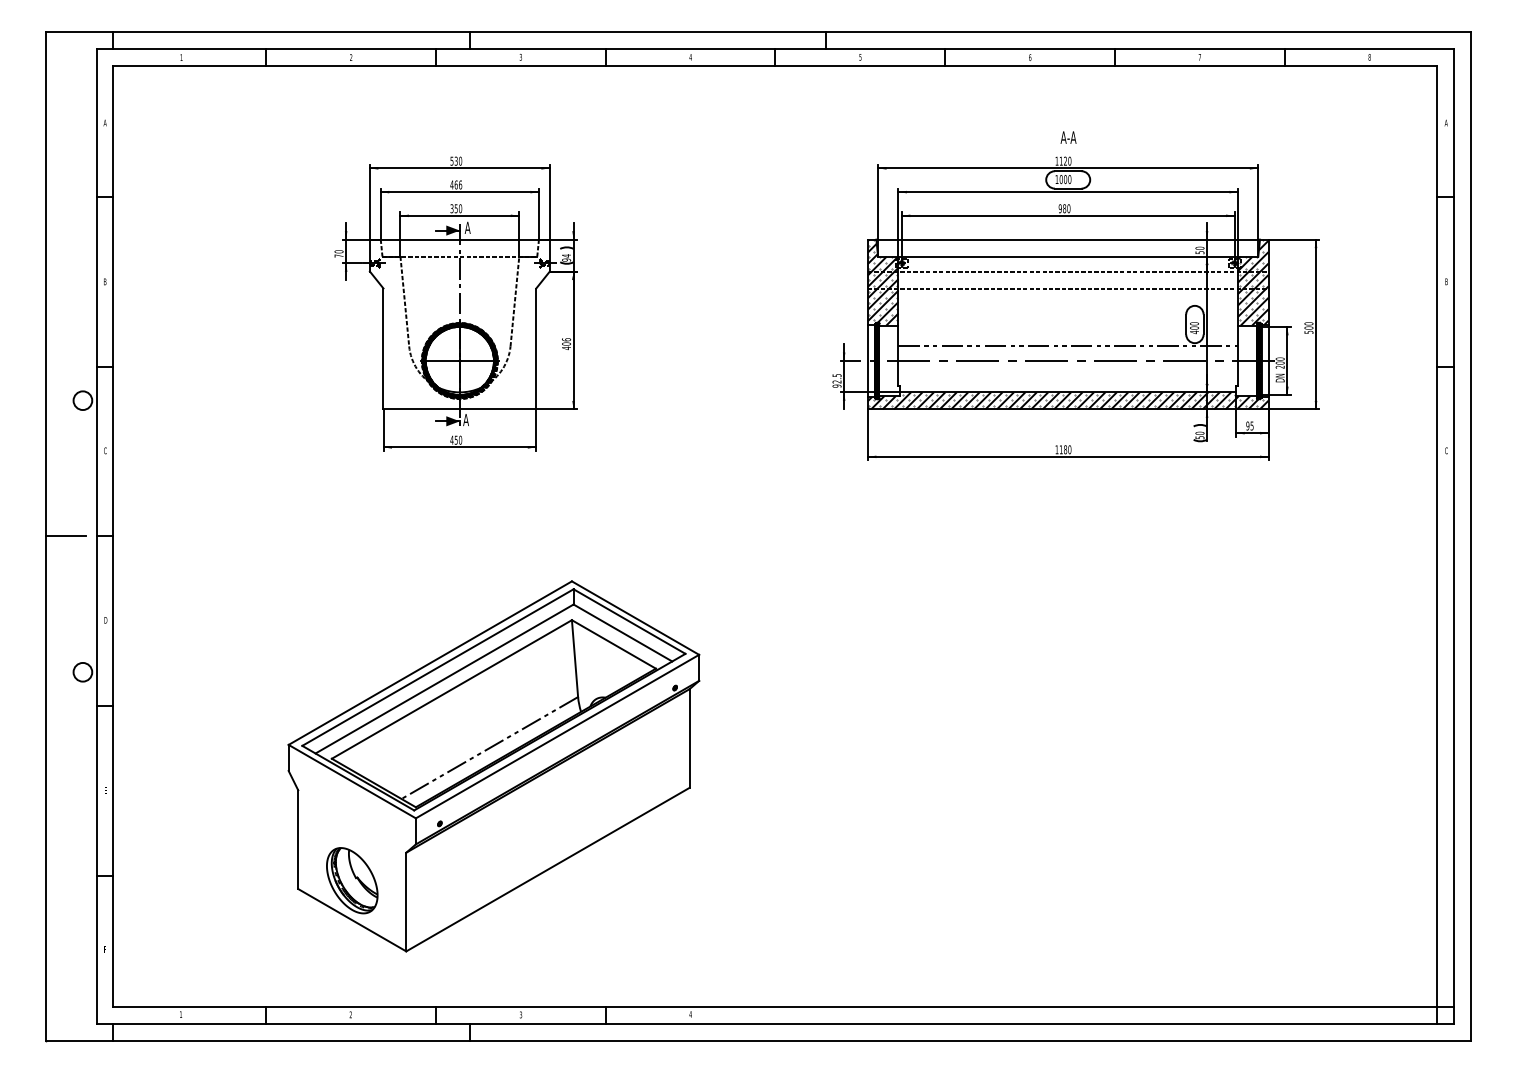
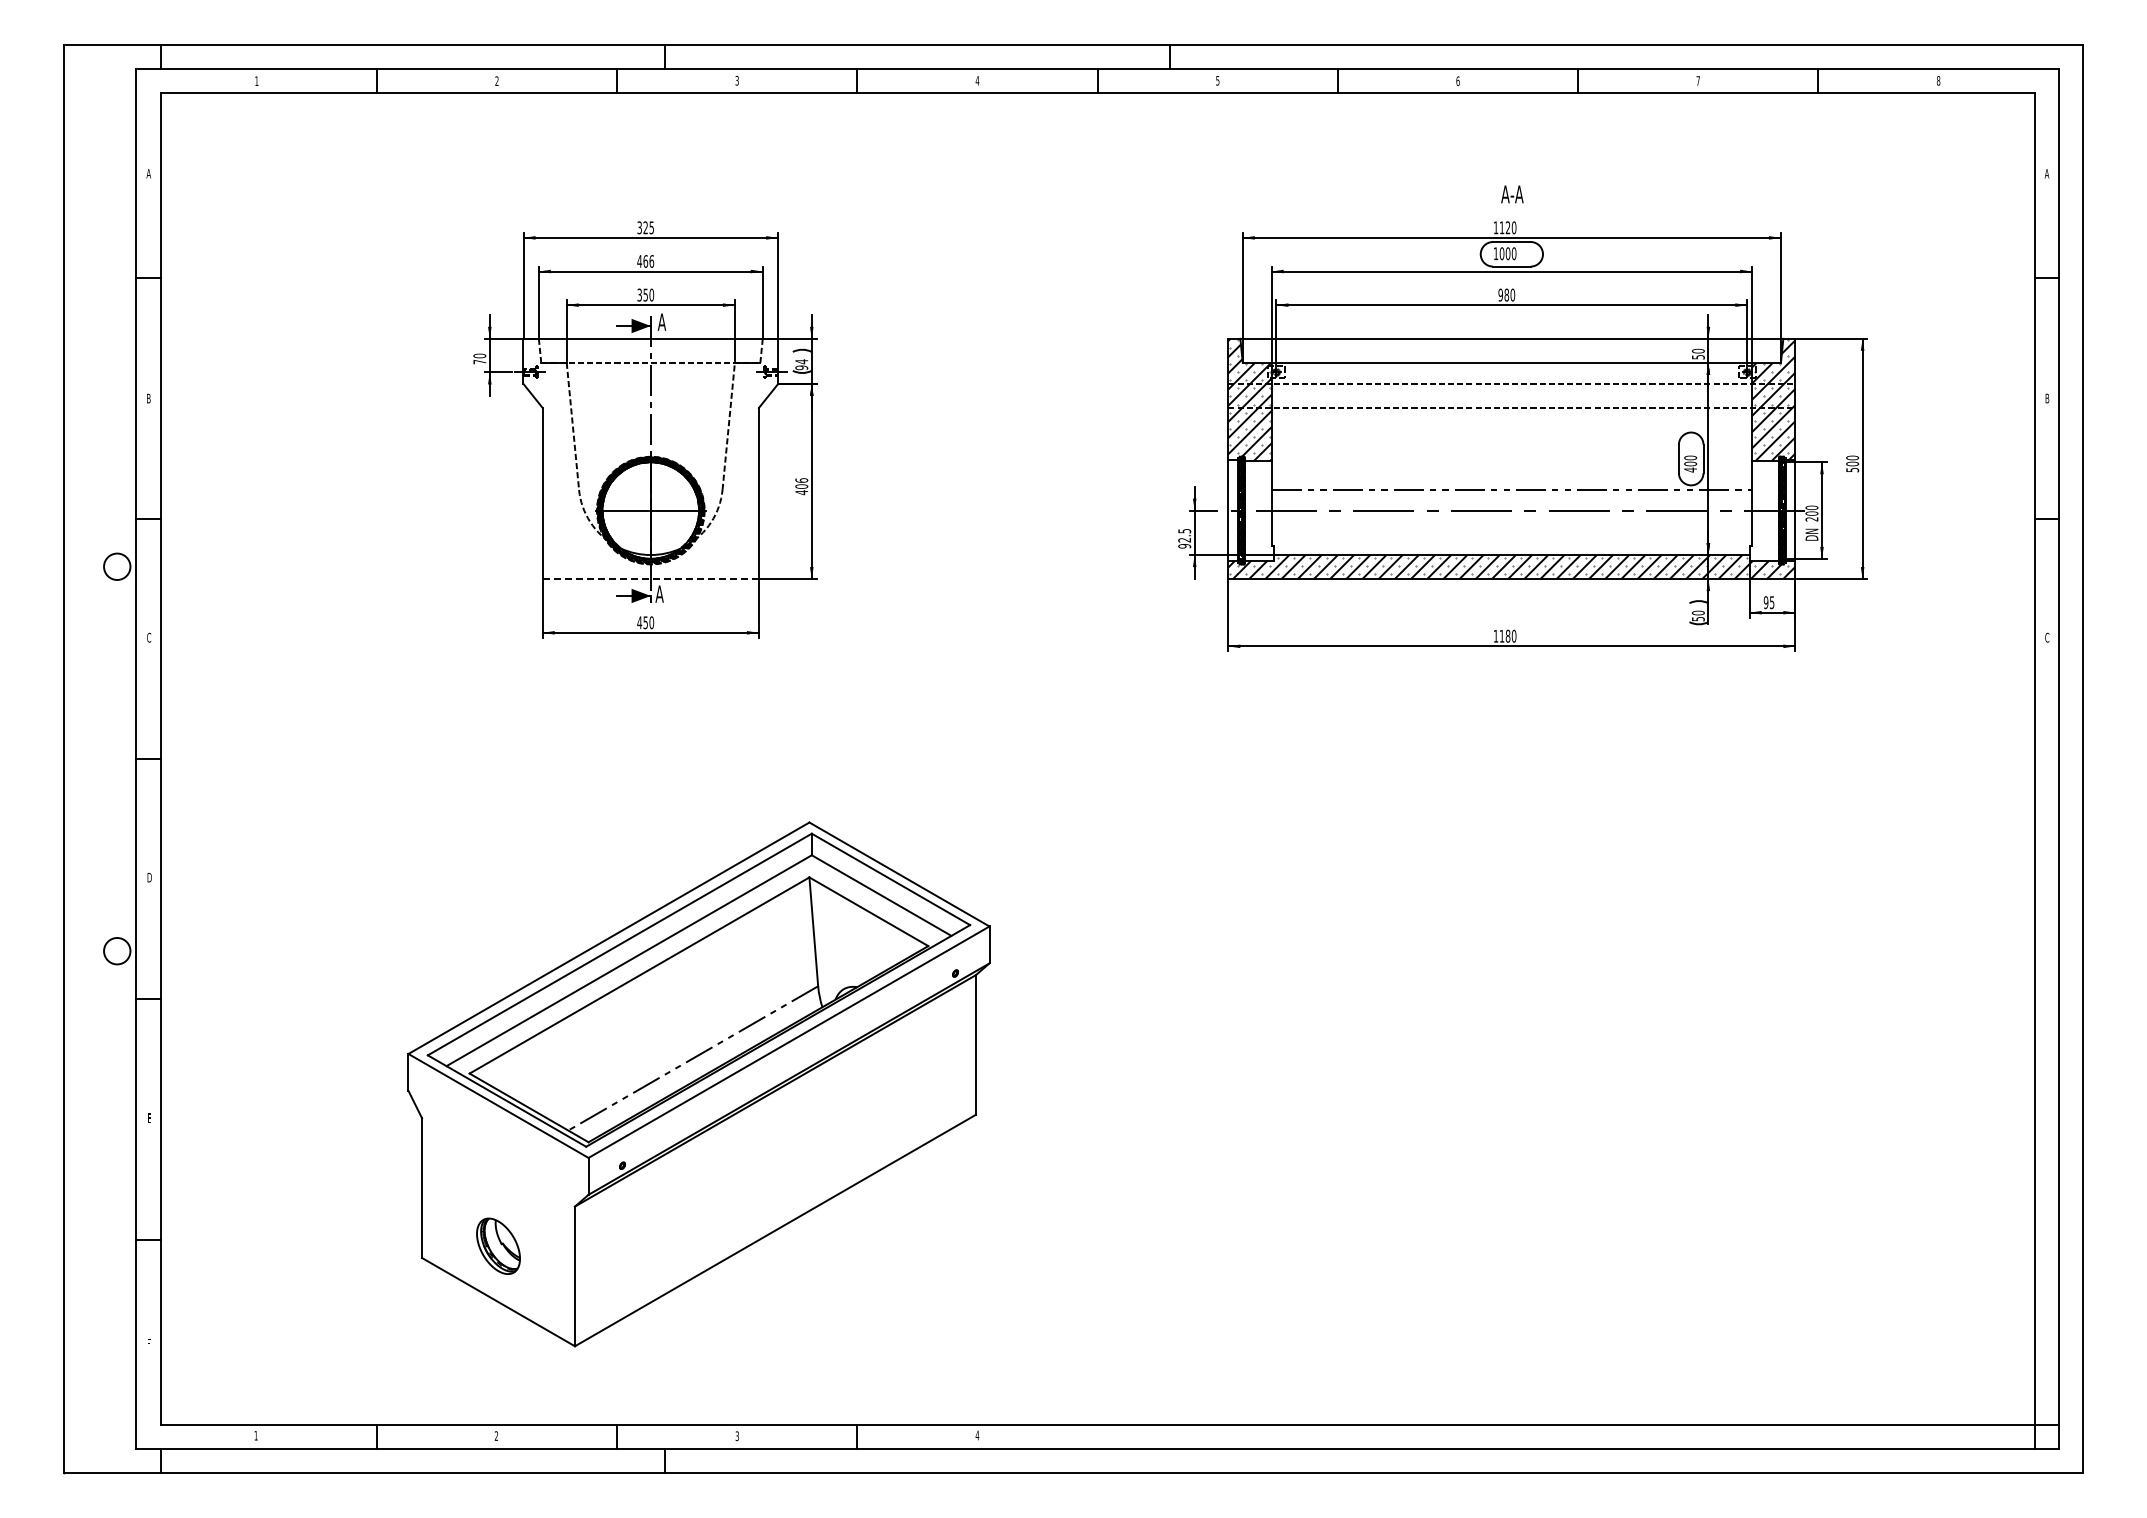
text: (456, 160) -> (645, 227), 530 -> 325
line: (460, 409) -> (651, 579), solid -> dashed
line: (66, 536) -> (93, 758), removed
part: (352, 880) -> (498, 1246), size x0.6

